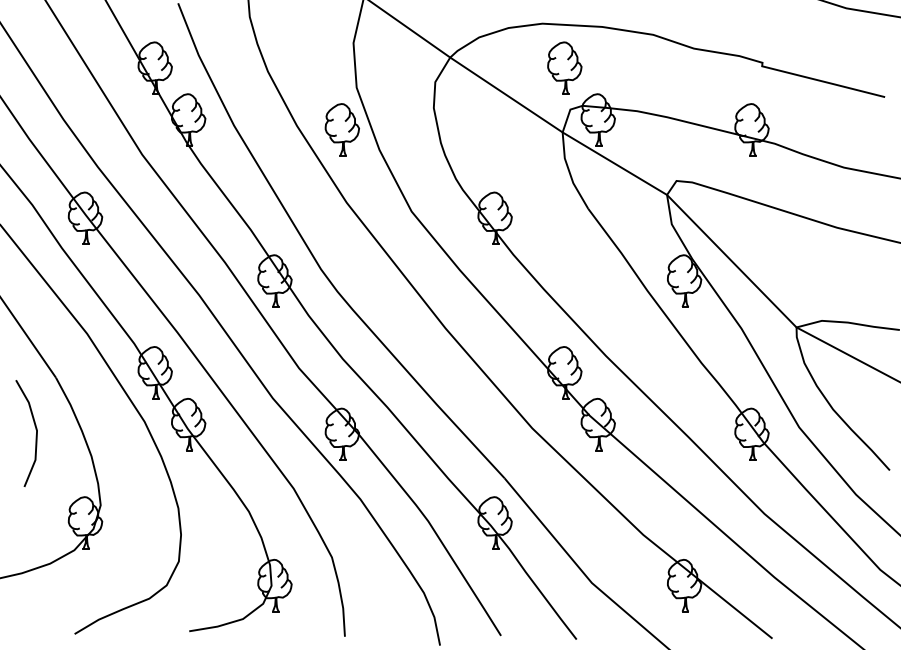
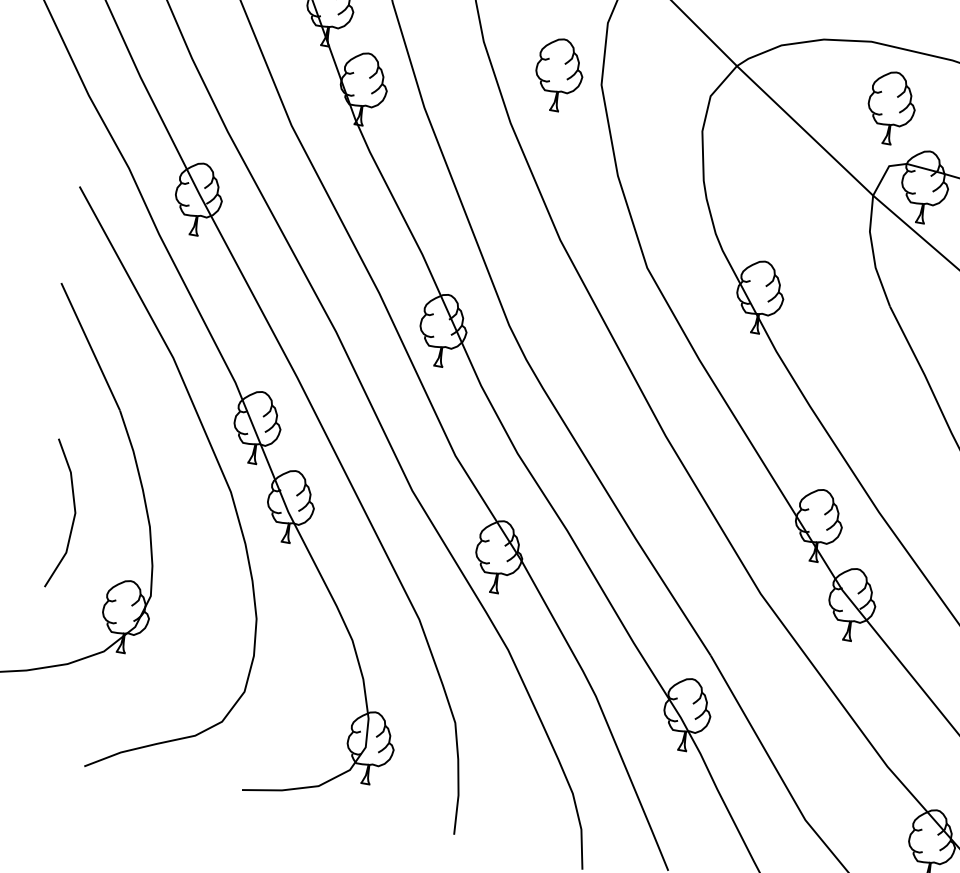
part: (341, 129) -> (557, 74), moved
line: (35, 435) -> (72, 519), moved

